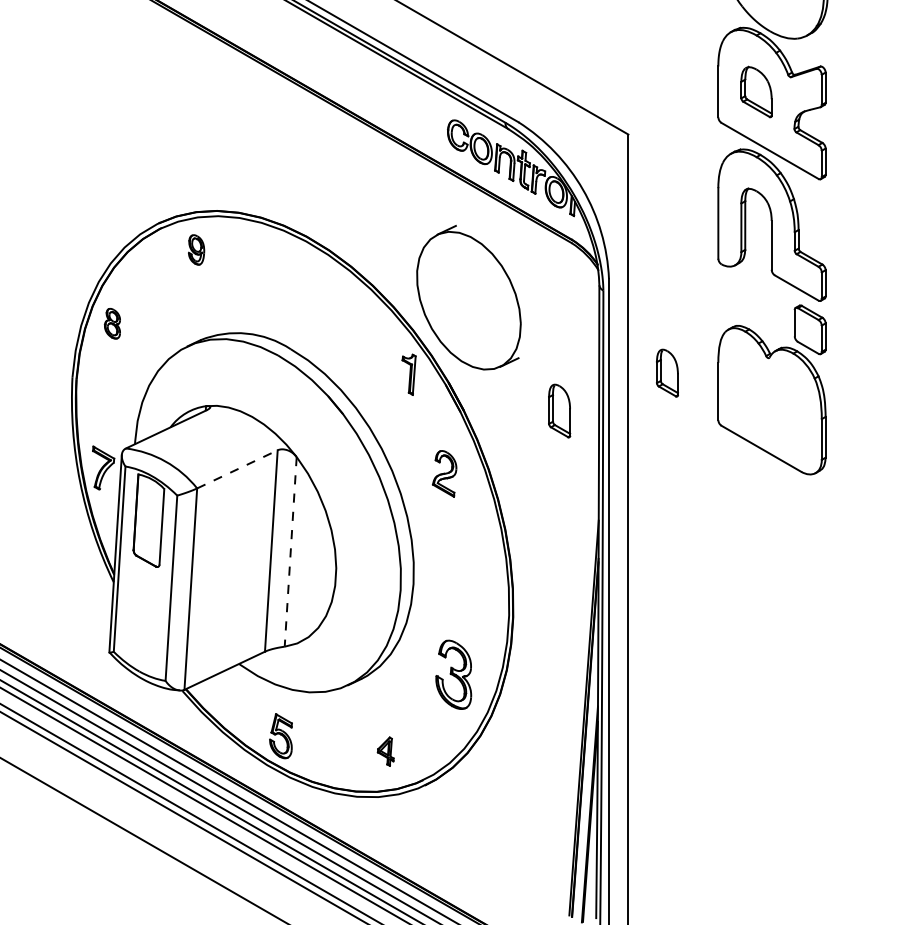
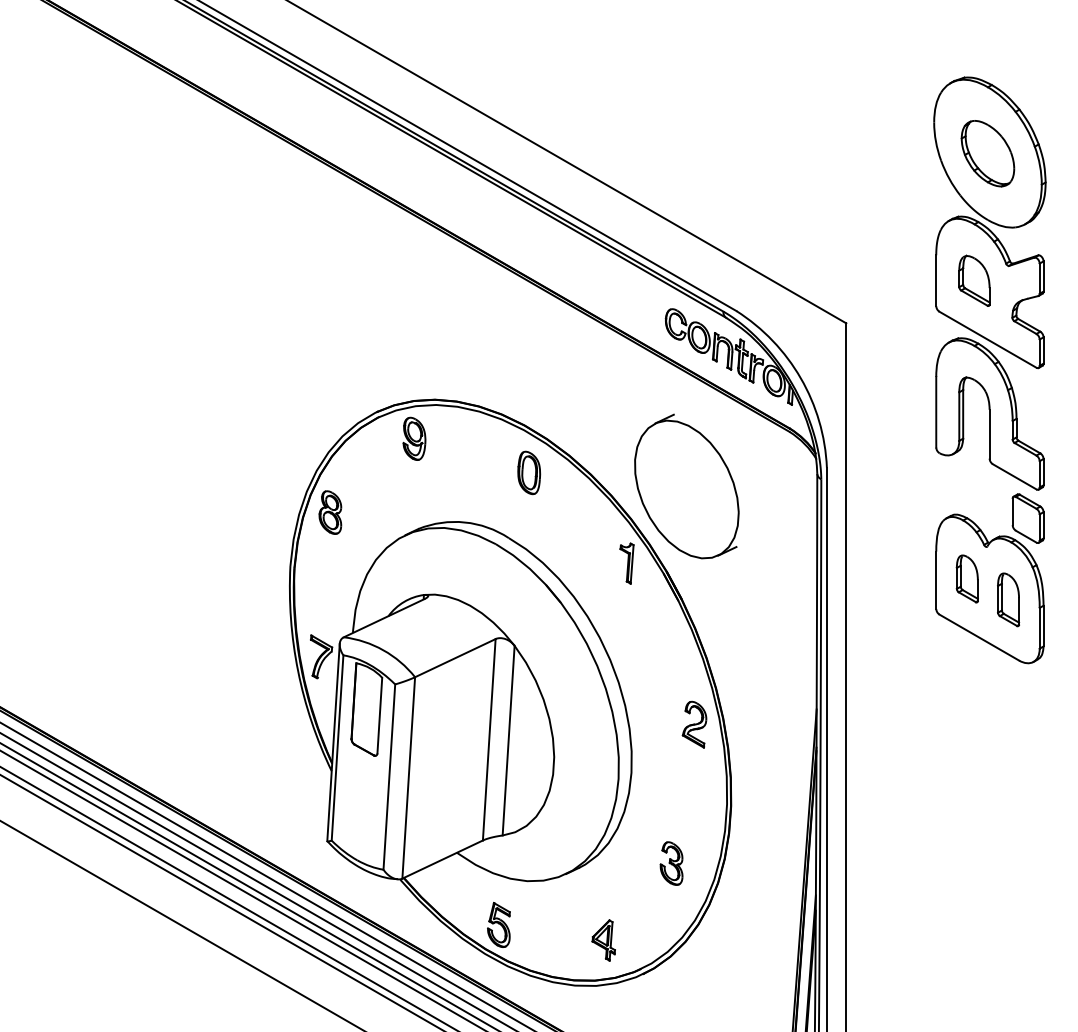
part: (196, 249) -> (414, 438), size x1.43
part: (311, 283) -> (529, 472), added
part: (112, 323) -> (330, 512), size x1.43
part: (666, 372) -> (966, 578), moved
part: (559, 410) -> (1008, 599), moved
line: (237, 469) -> (455, 658), dashed -> solid
part: (444, 473) -> (694, 724), moved
line: (290, 552) -> (508, 741), dashed -> solid
part: (453, 674) -> (671, 863), size x0.62
part: (385, 751) -> (603, 940), size x1.43

